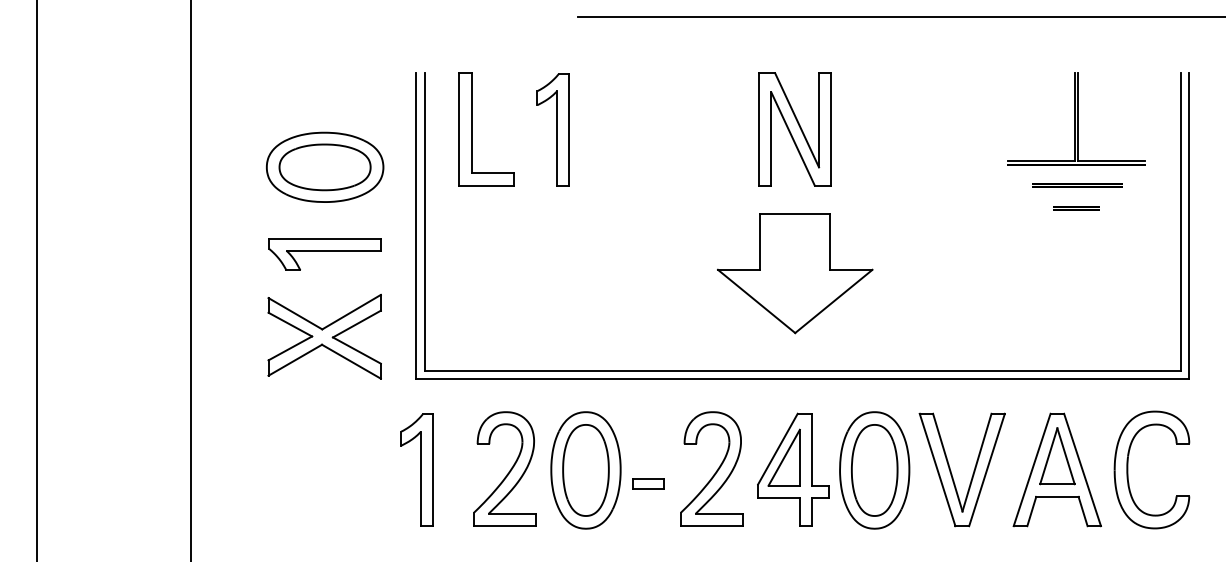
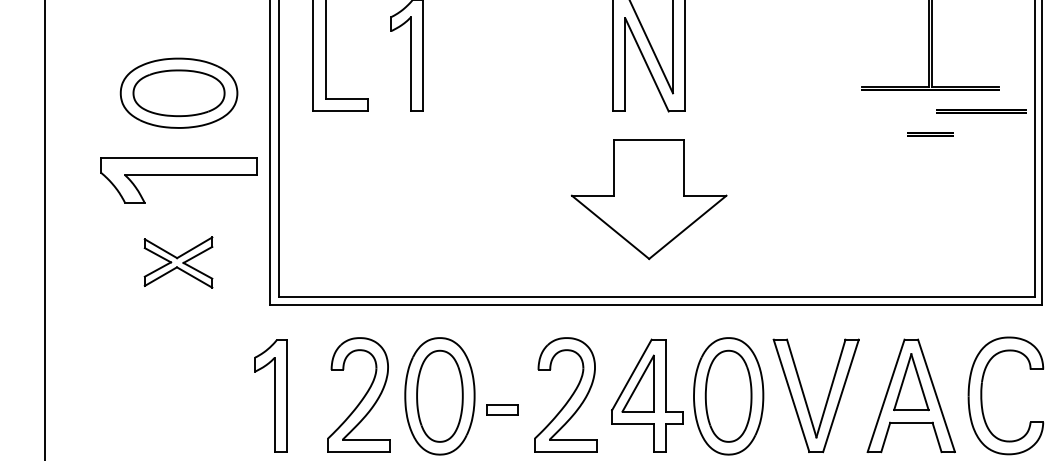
line: (1077, 184) -> (981, 110), moved
part: (324, 254) -> (178, 180), size x1.4
part: (324, 336) -> (178, 262), size x0.6

